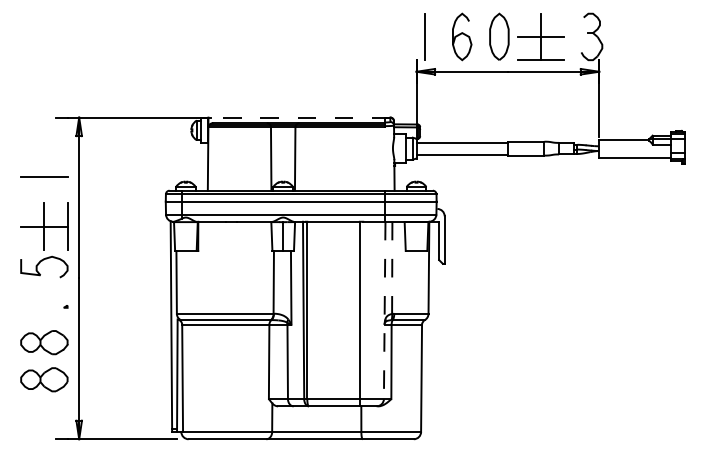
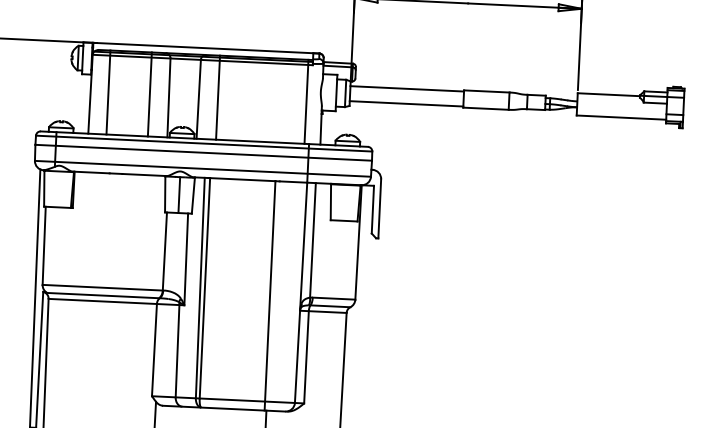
line: (299, 117) -> (206, 48), dashed -> solid
line: (222, 156) -> (108, 92), added
line: (255, 156) -> (149, 93), added
line: (310, 156) -> (217, 97), added
line: (381, 156) -> (306, 101), added
line: (392, 268) -> (313, 241), dashed -> solid
line: (384, 310) -> (300, 292), dashed -> solid

